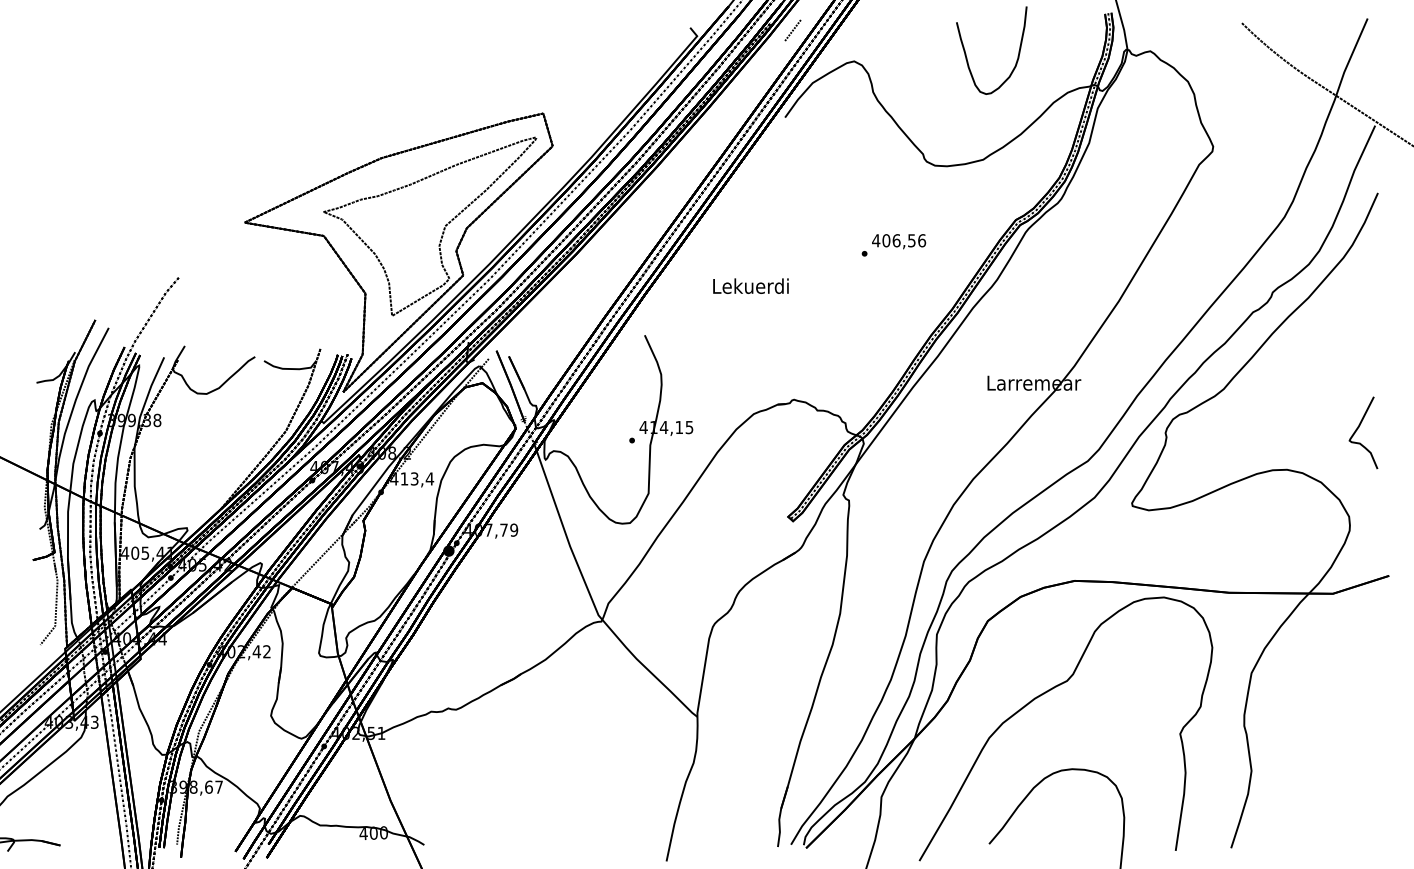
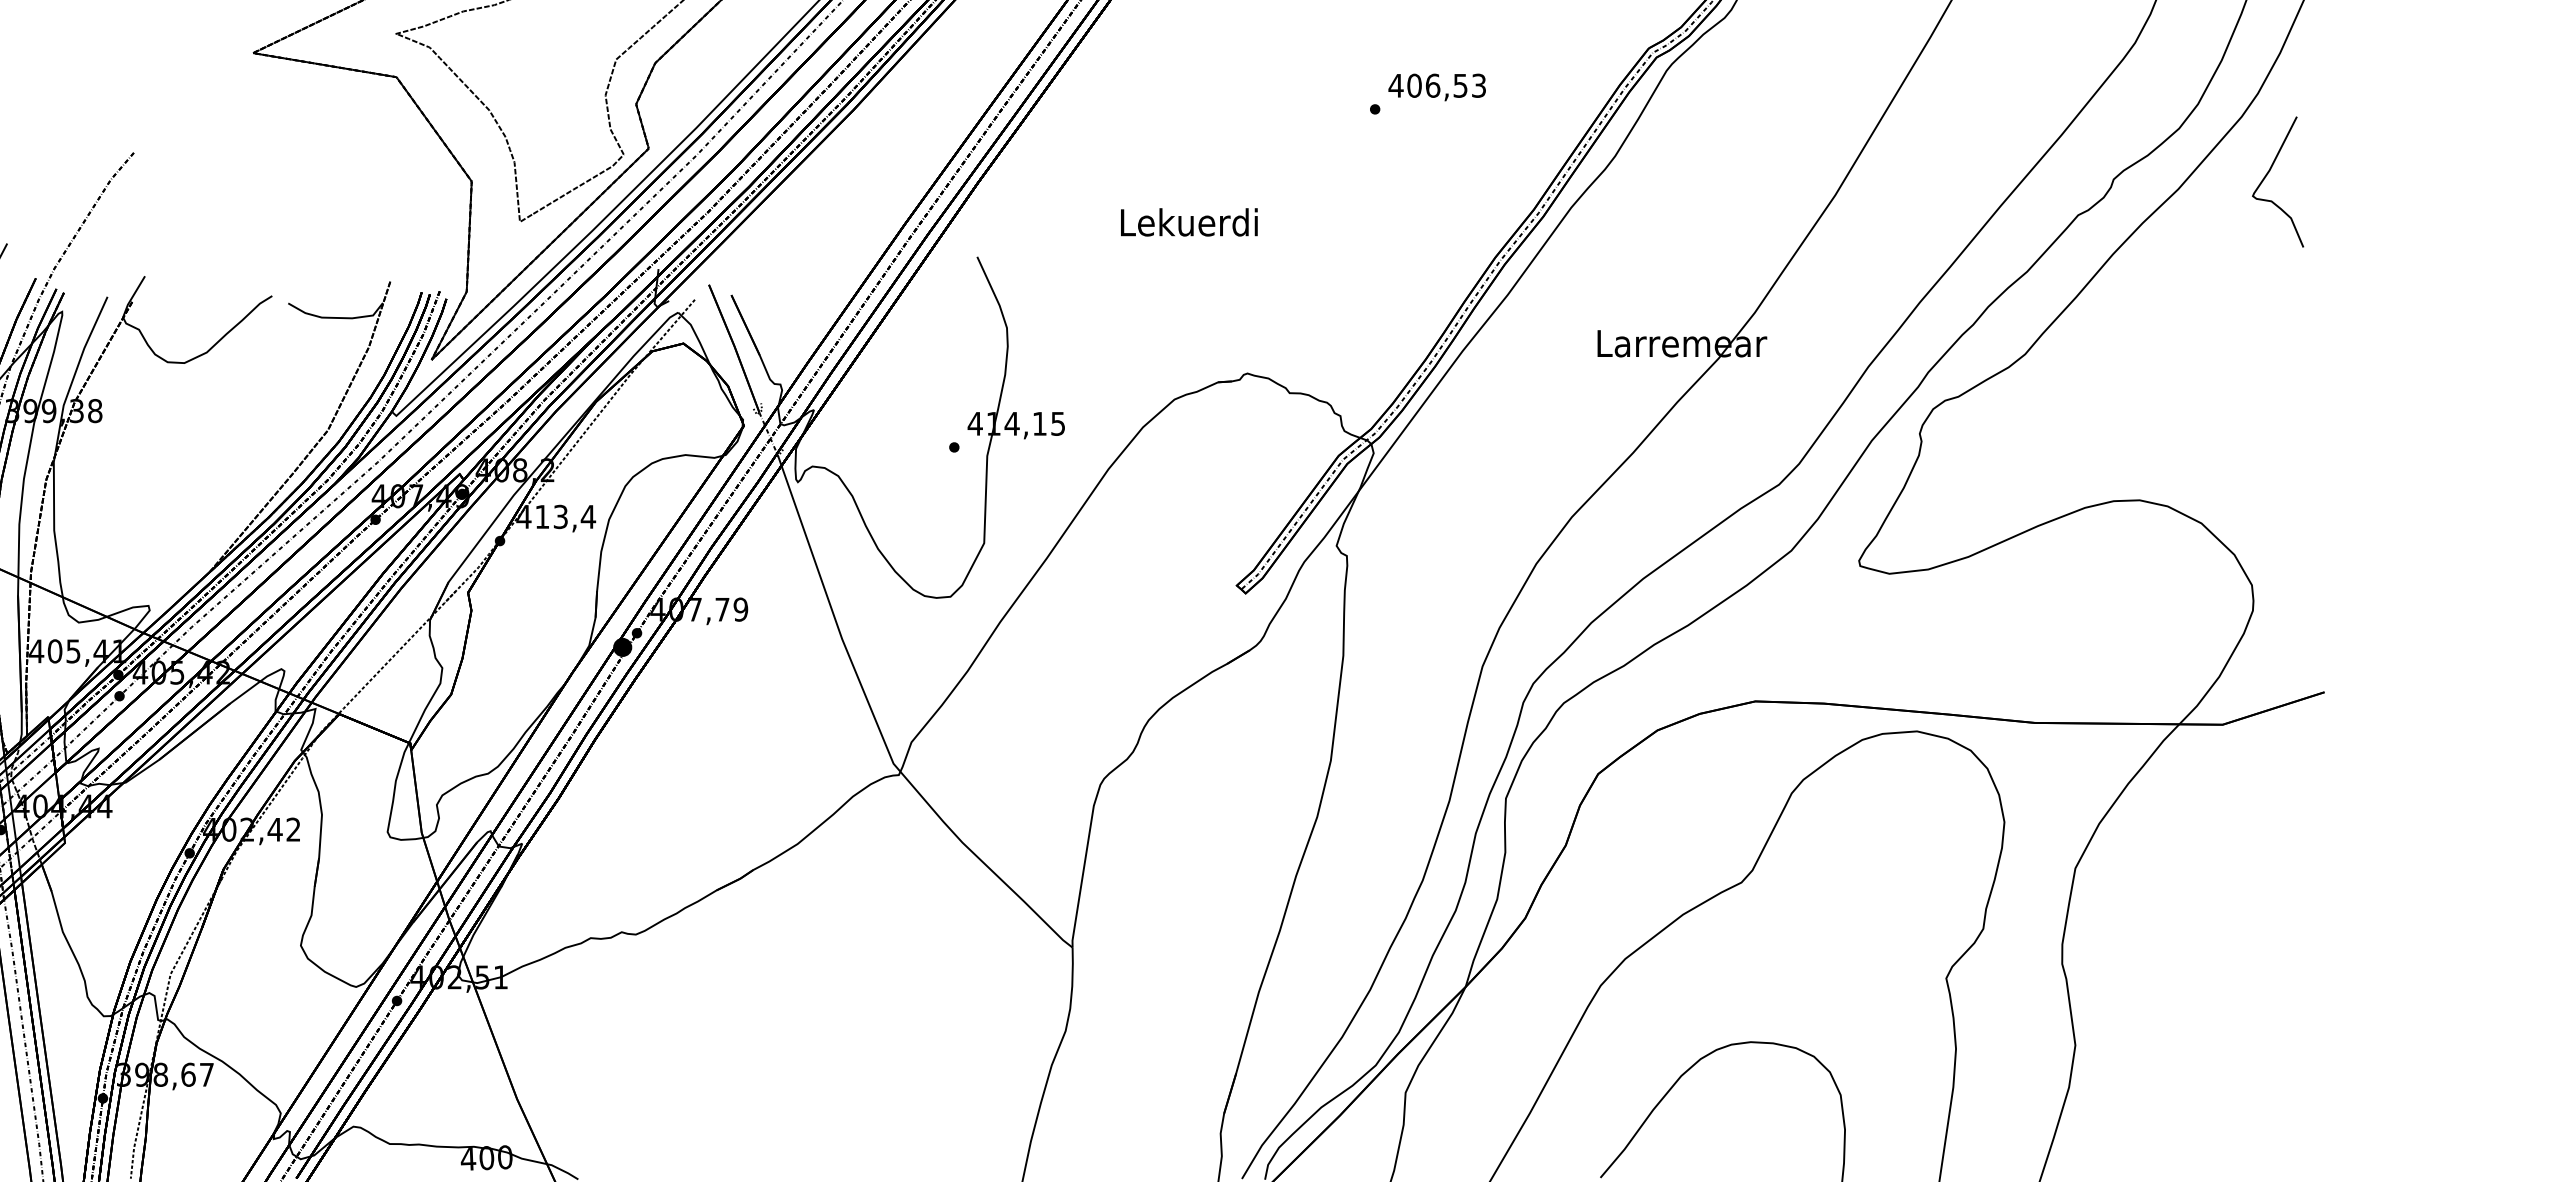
text: (922, 240) -> (1479, 85), 406,56 -> 406,53
text: (750, 285) -> (1188, 221), moved
curve: (1357, 430) -> (2267, 177), moved

